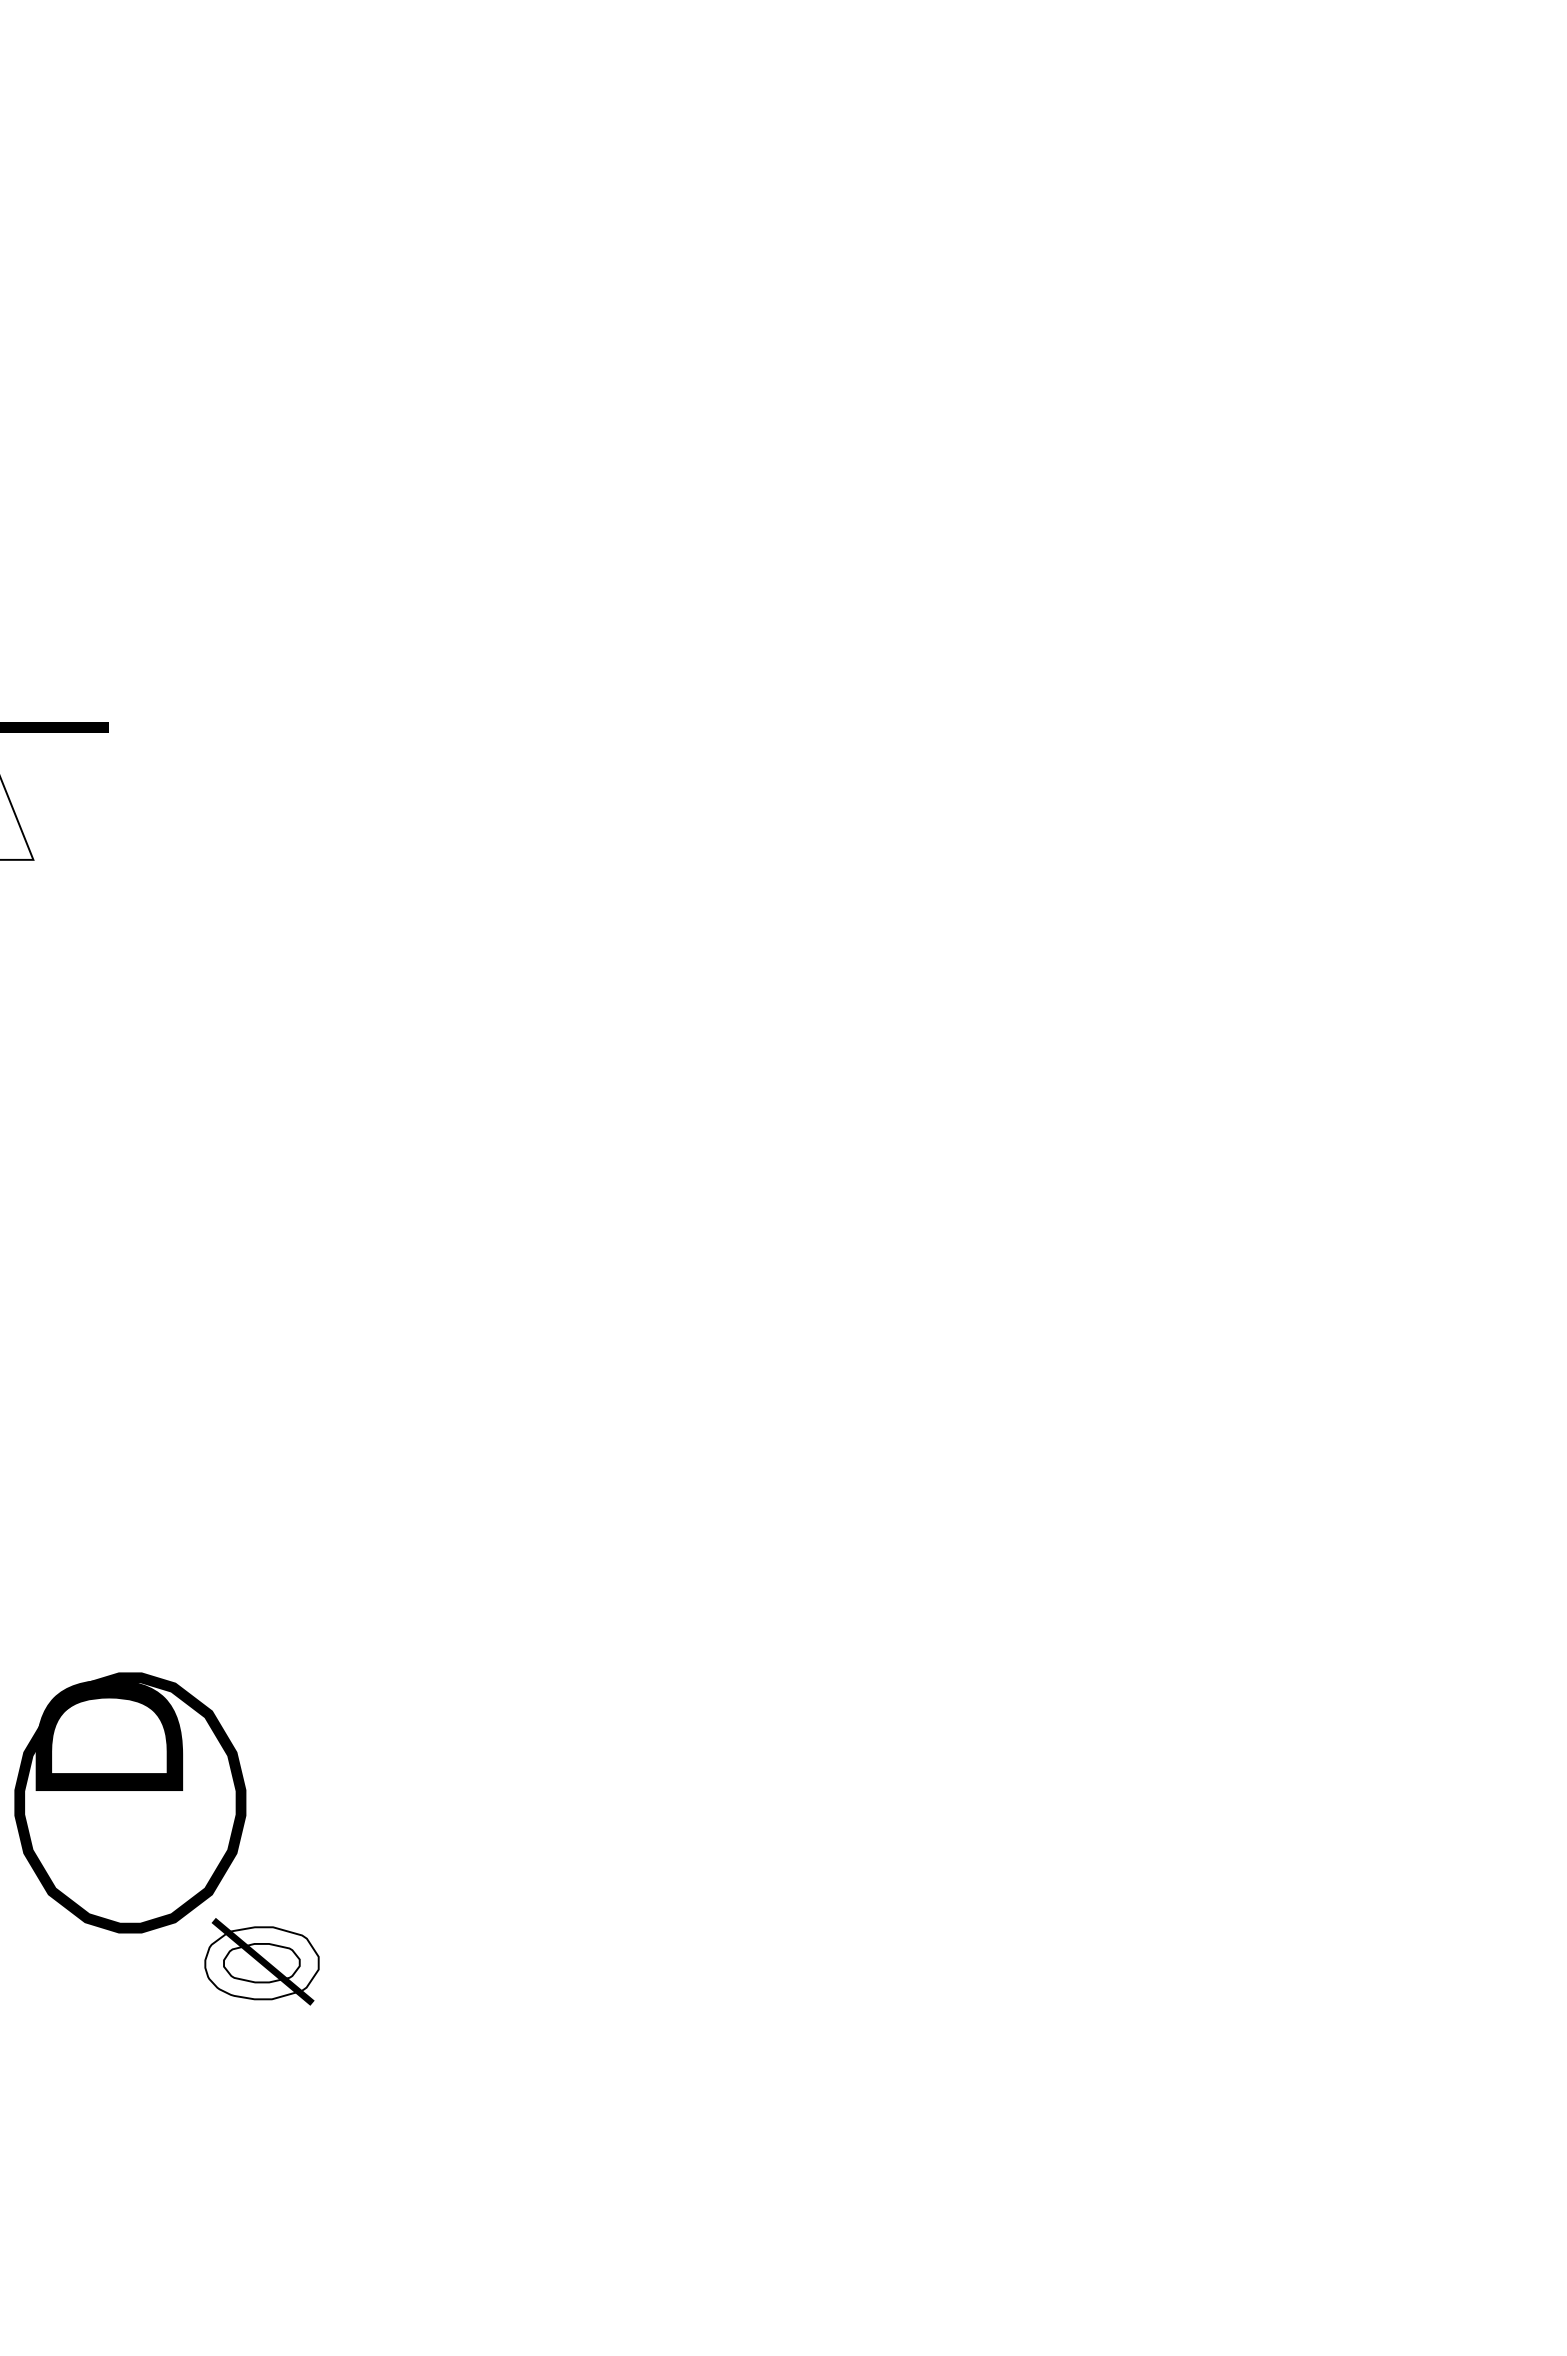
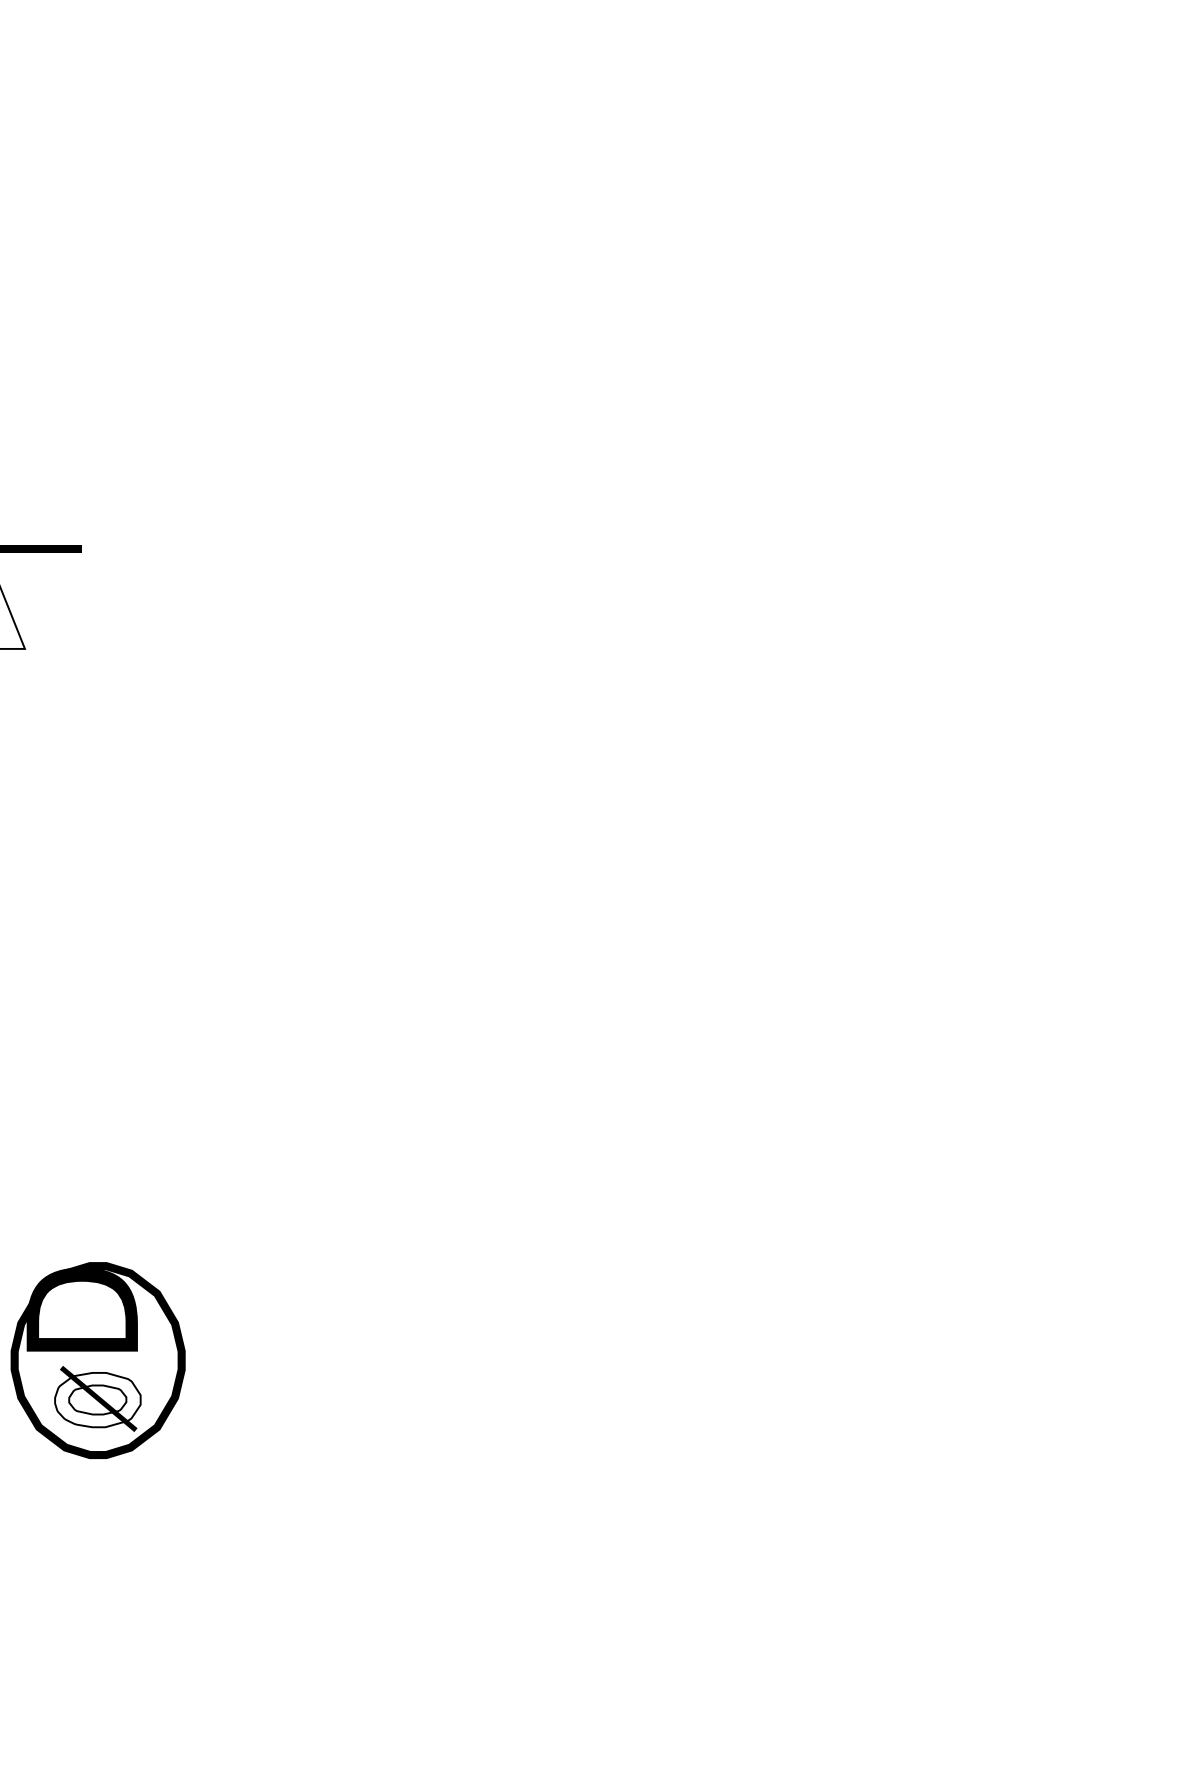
part: (261, 1961) -> (97, 1398), moved

